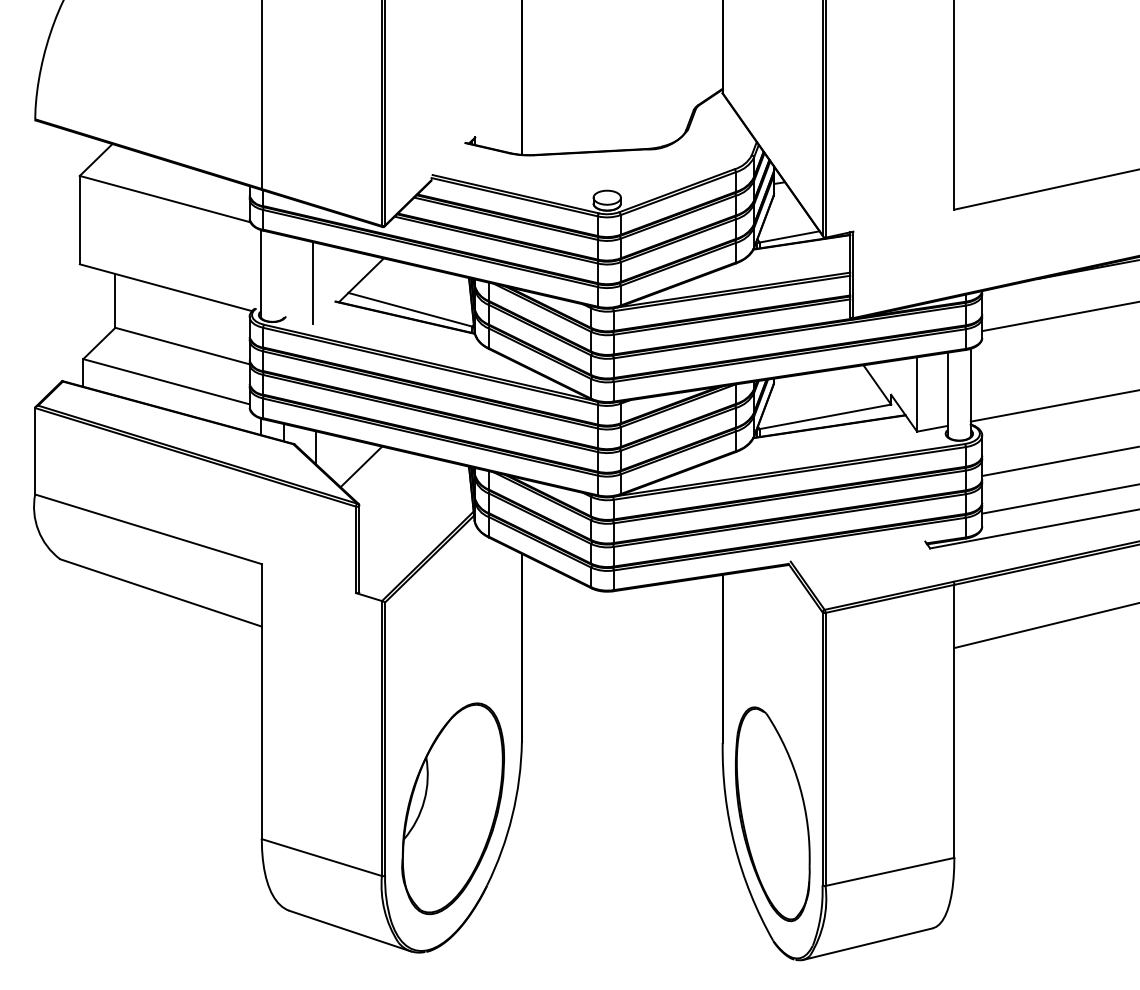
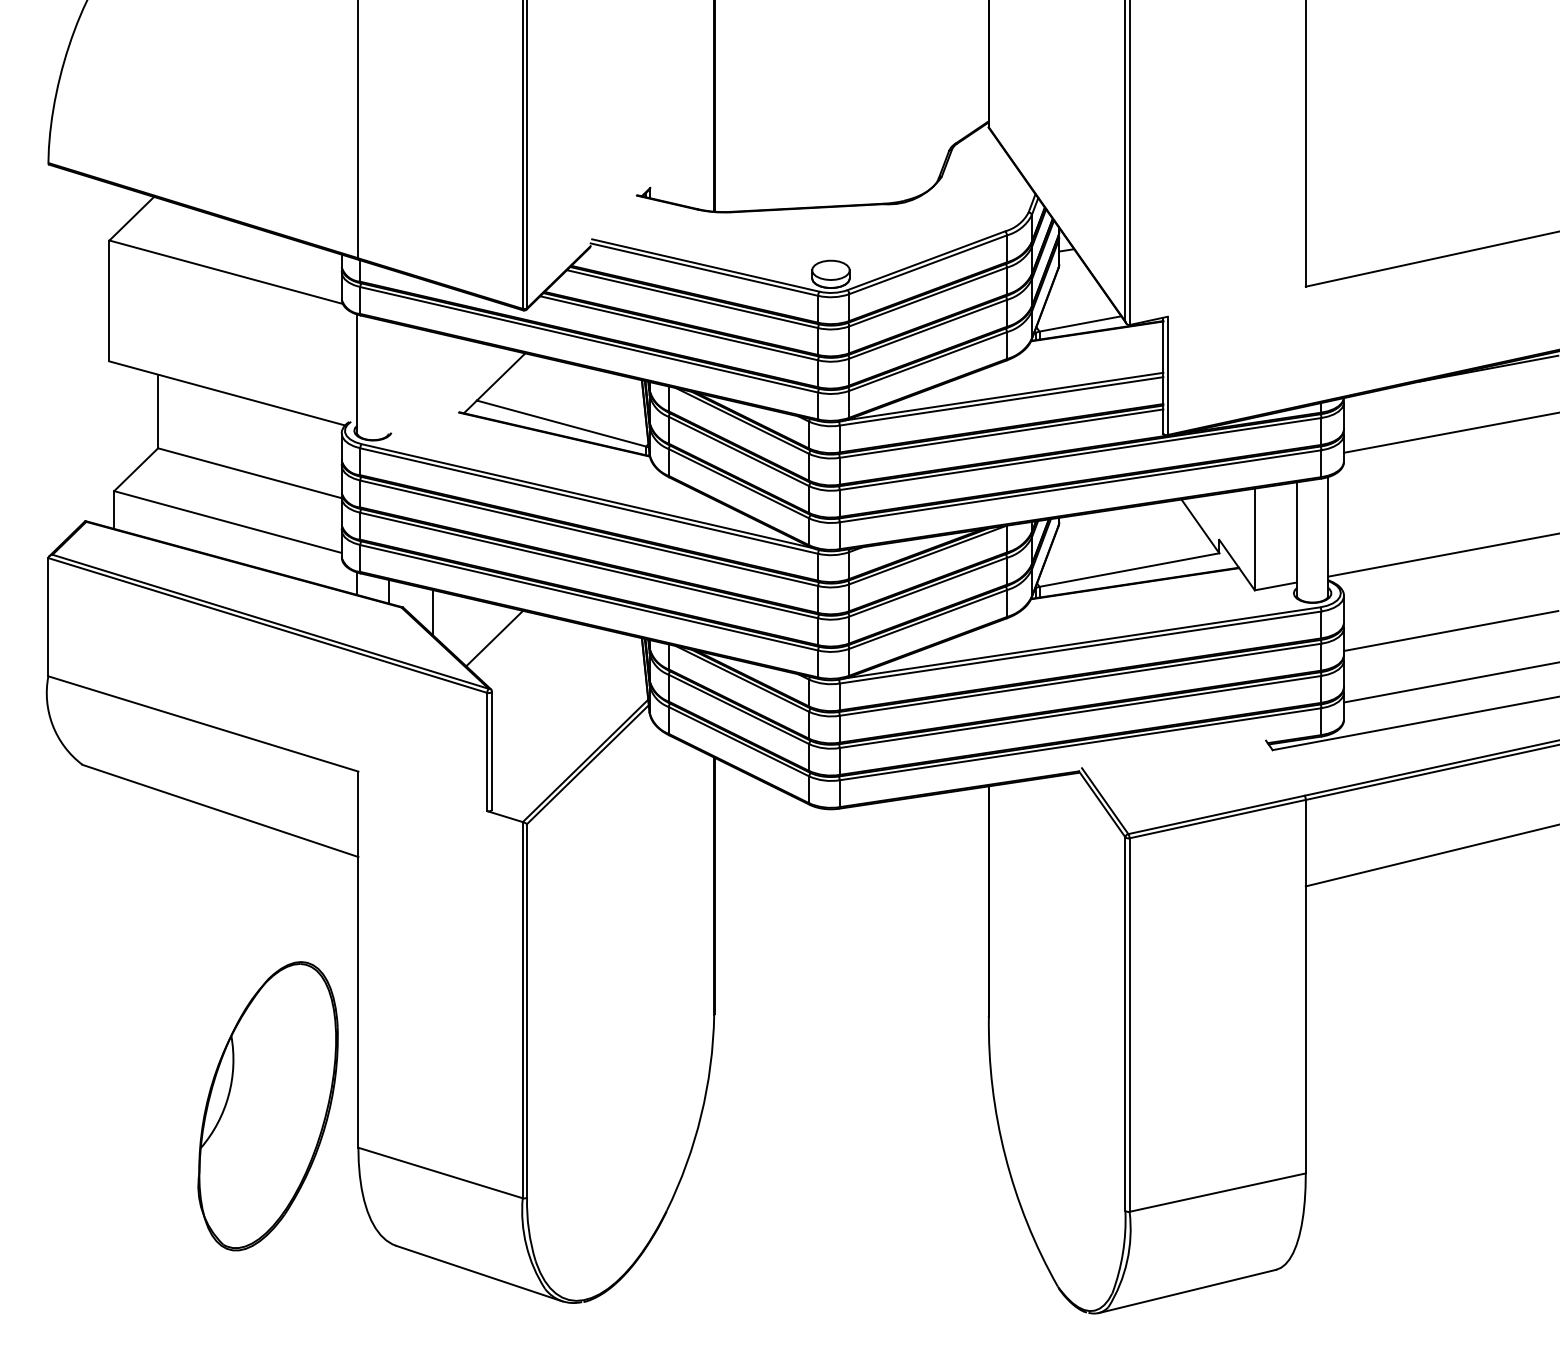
line: (313, 282) -> (428, 386), removed
part: (452, 808) -> (267, 1106), moved
part: (772, 814) -> (1057, 1113), removed

